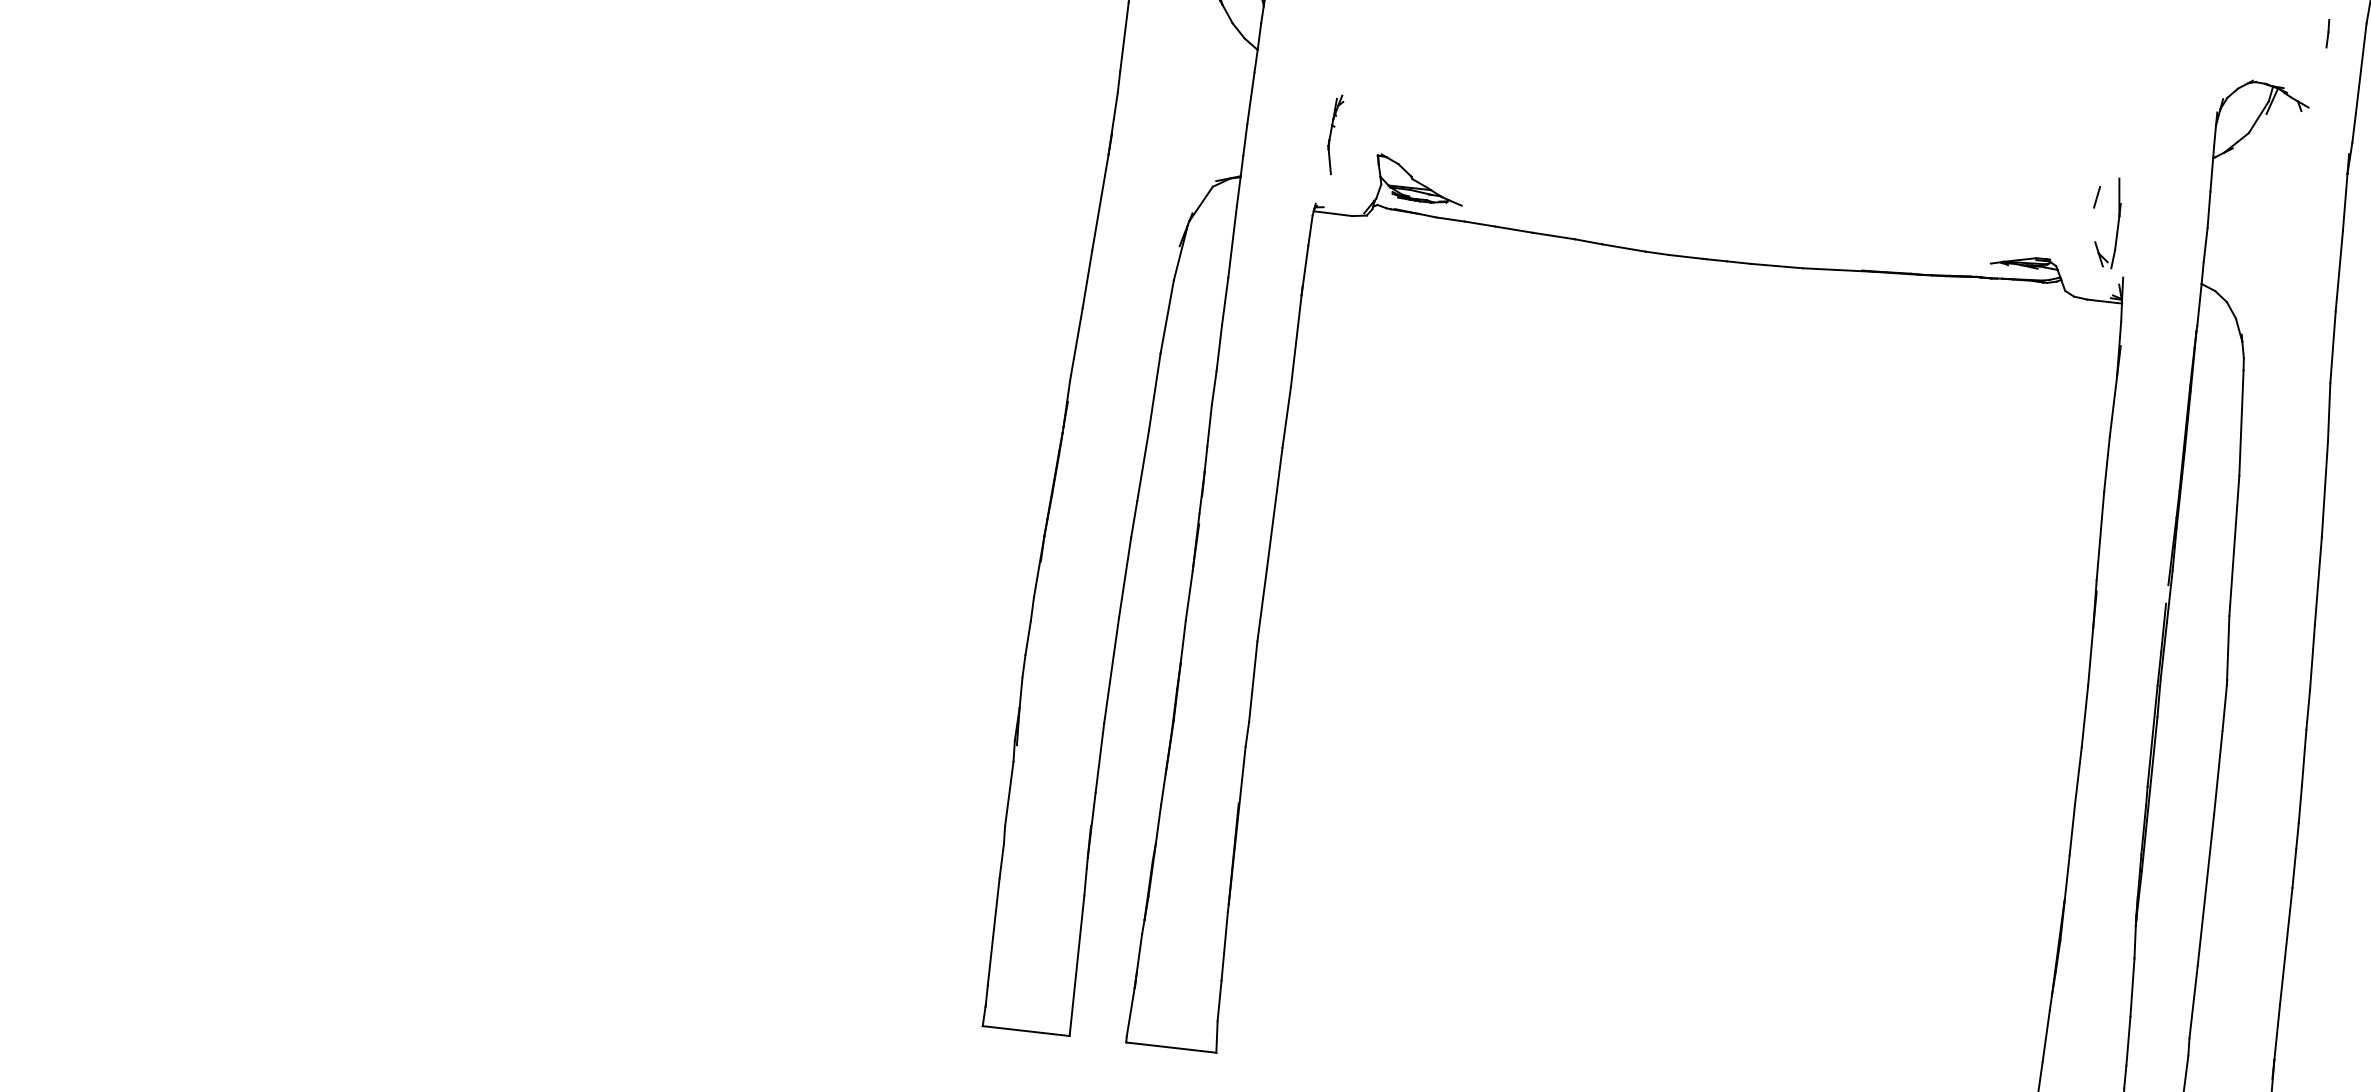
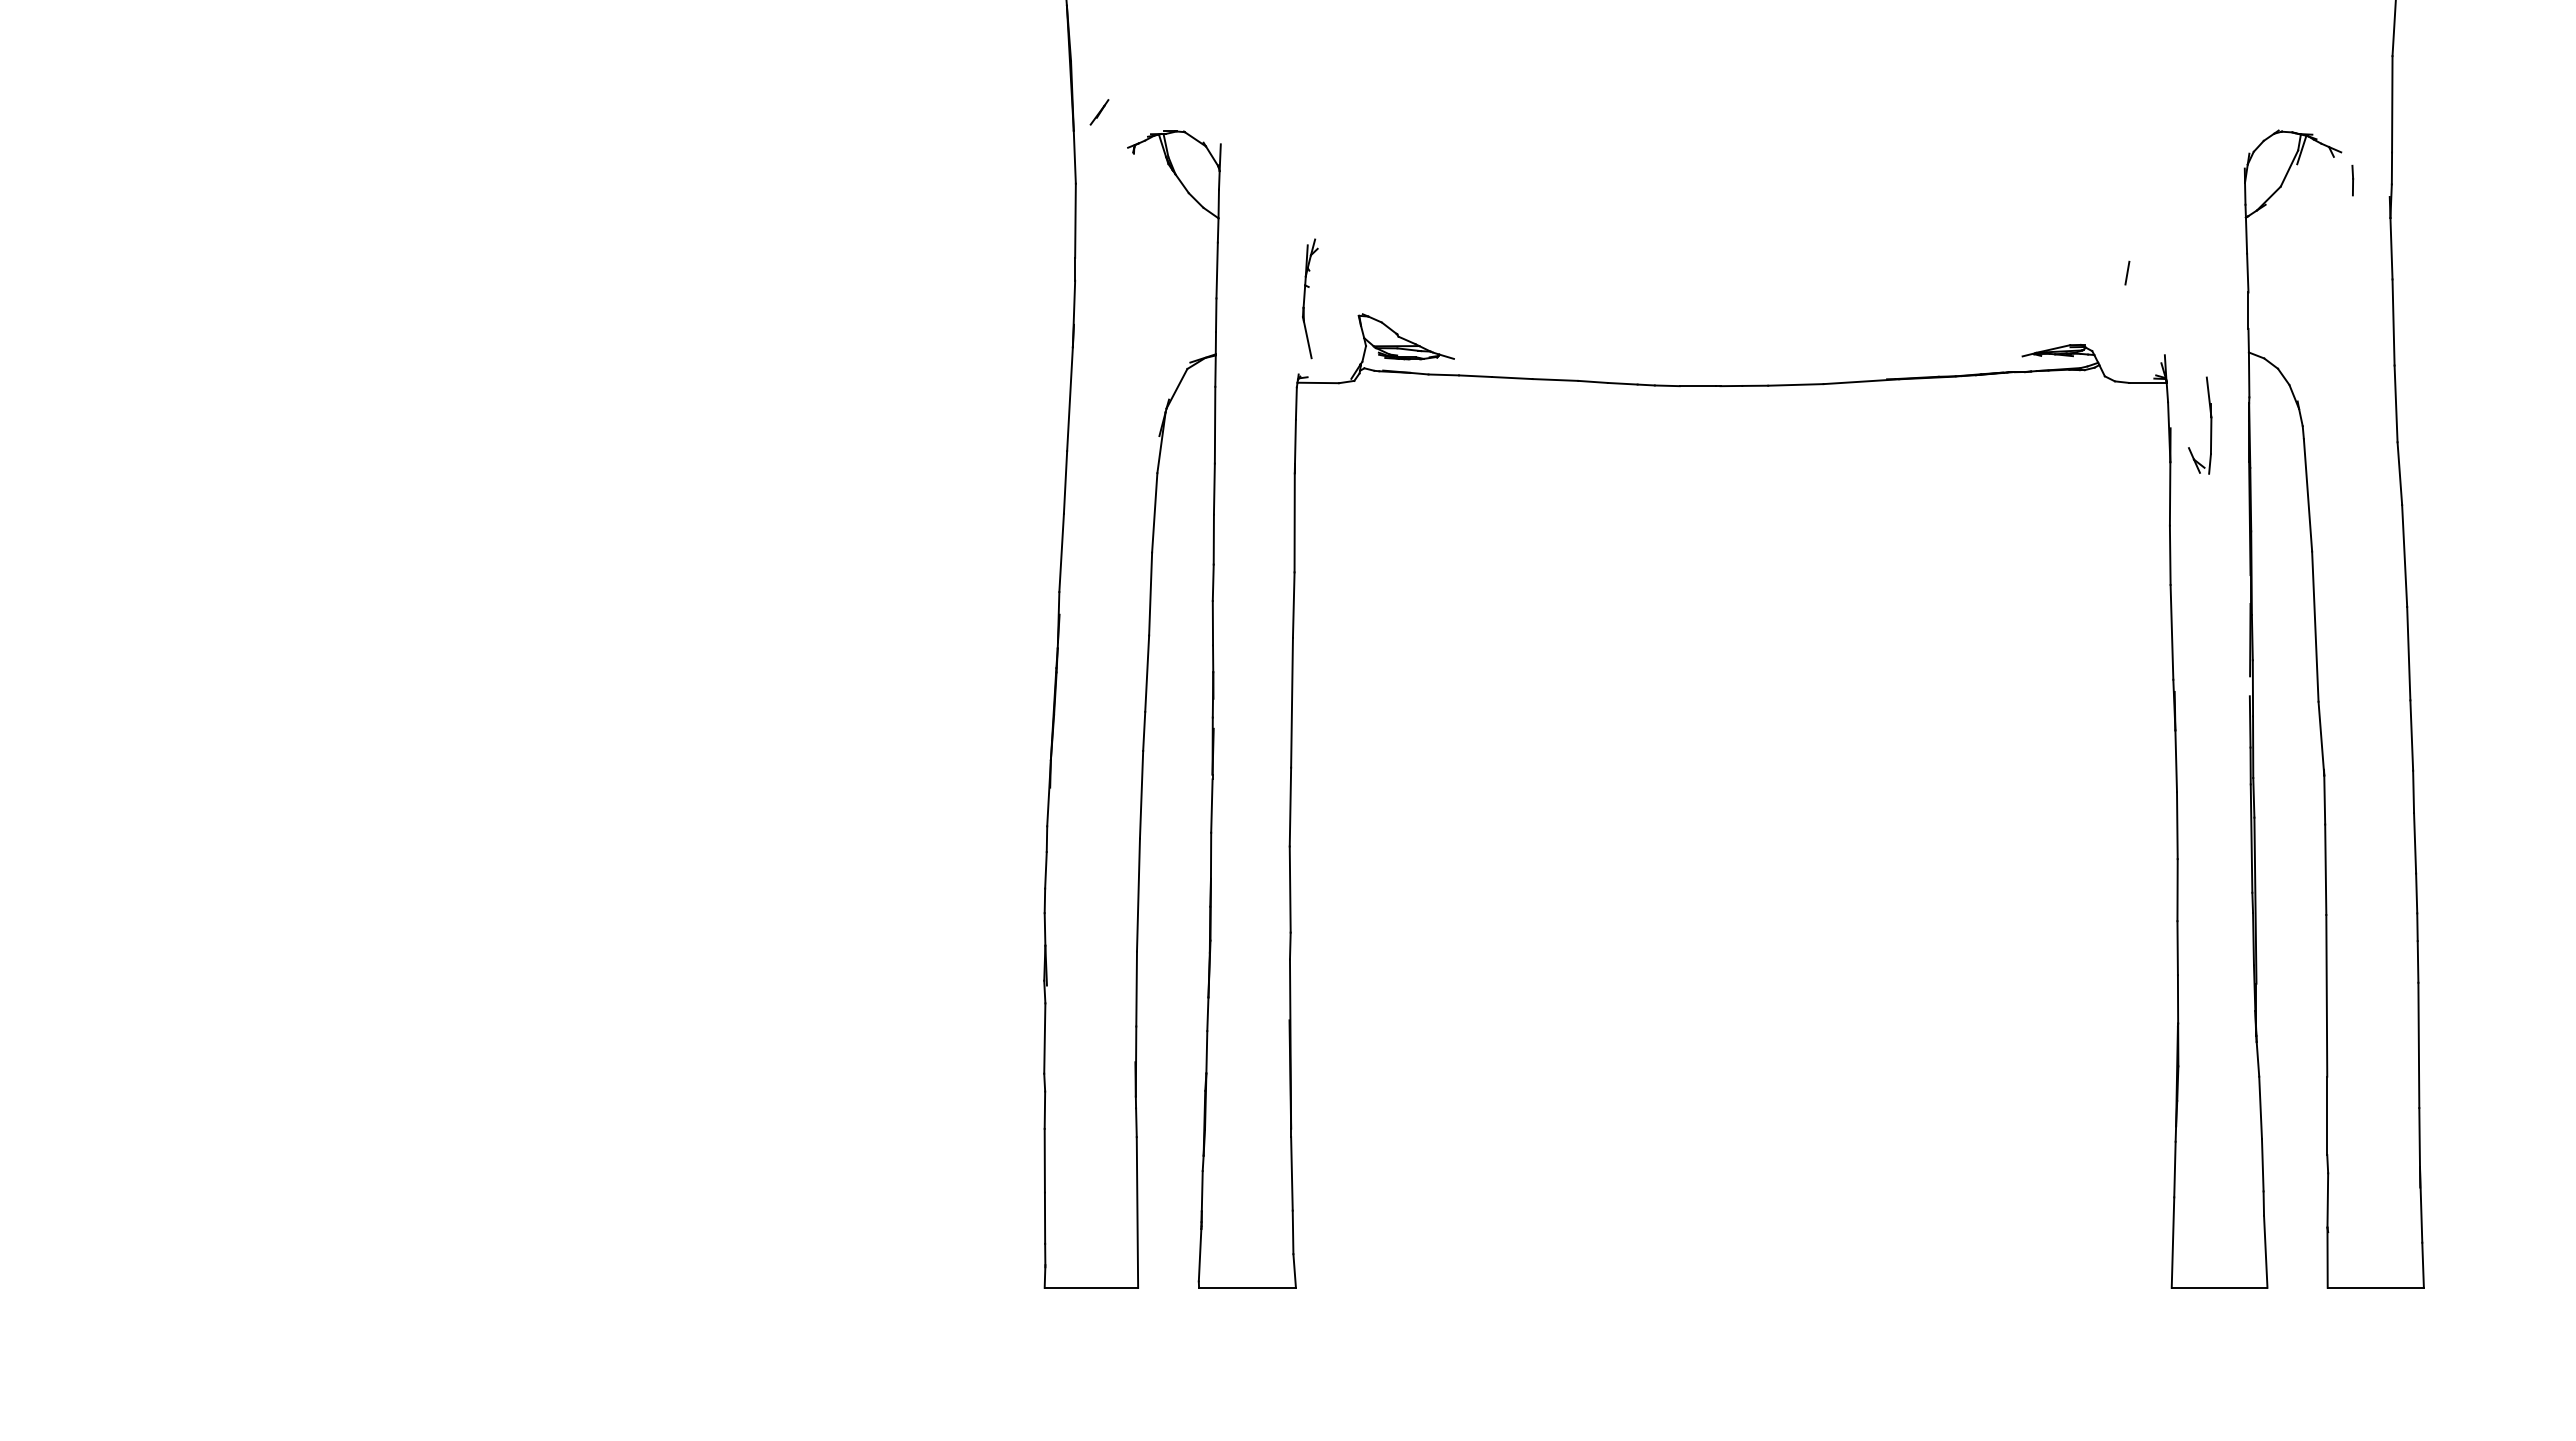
part: (2327, 33) -> (2352, 180), moved
part: (1334, 134) -> (1310, 298), size x1.4
part: (2117, 223) -> (2210, 425), moved

